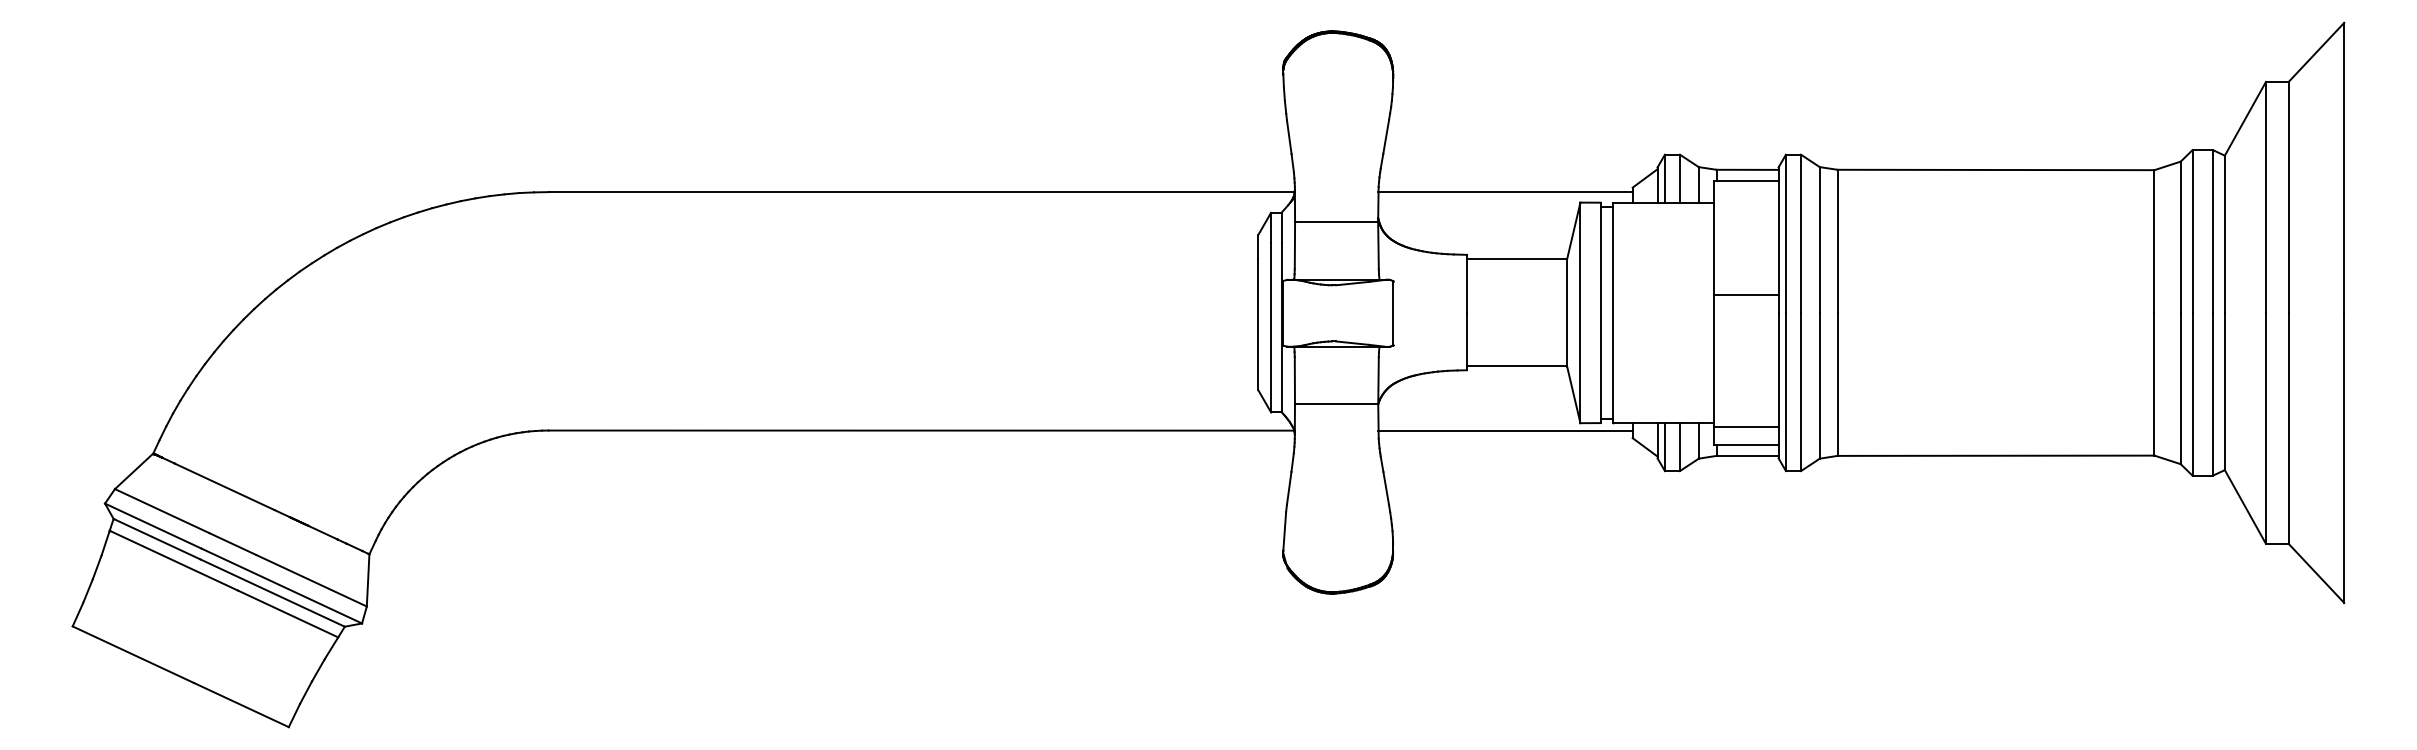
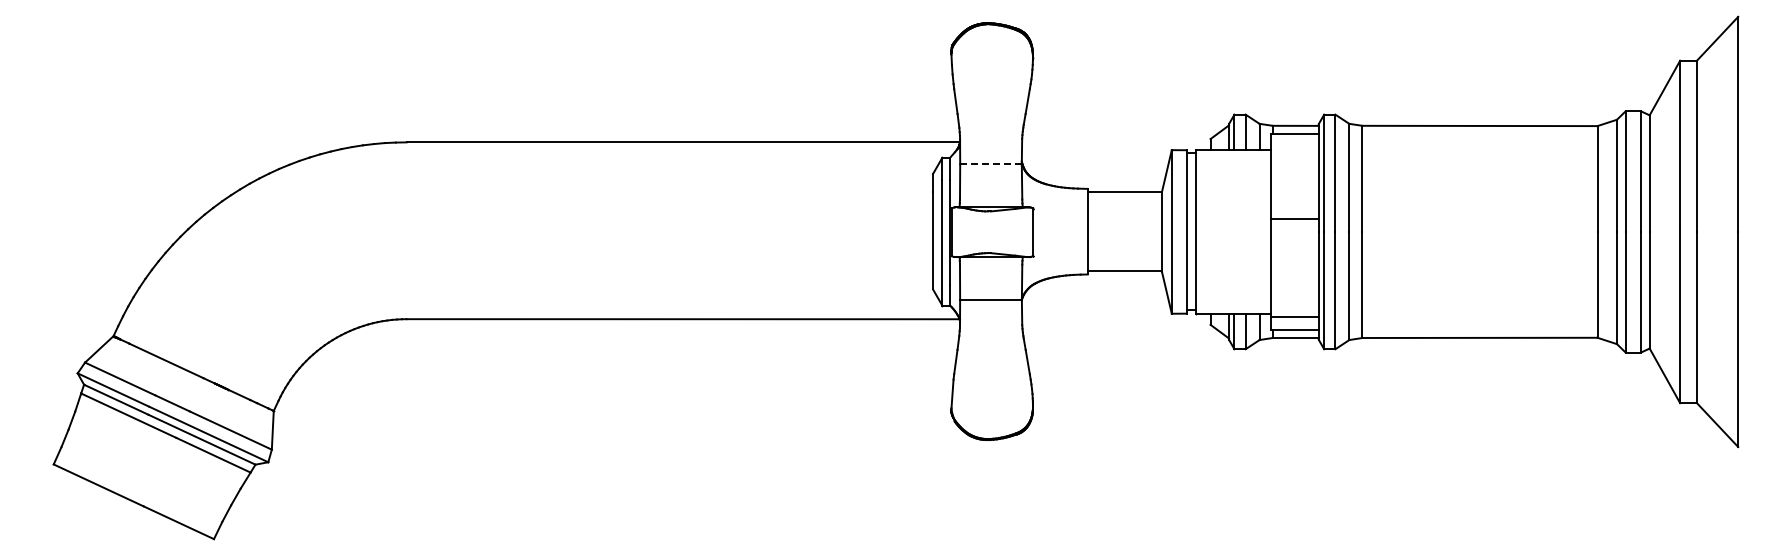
line: (1505, 192) -> (1116, 142), removed
line: (1337, 221) -> (991, 164), solid -> dashed
line: (1505, 430) -> (1116, 319), removed

